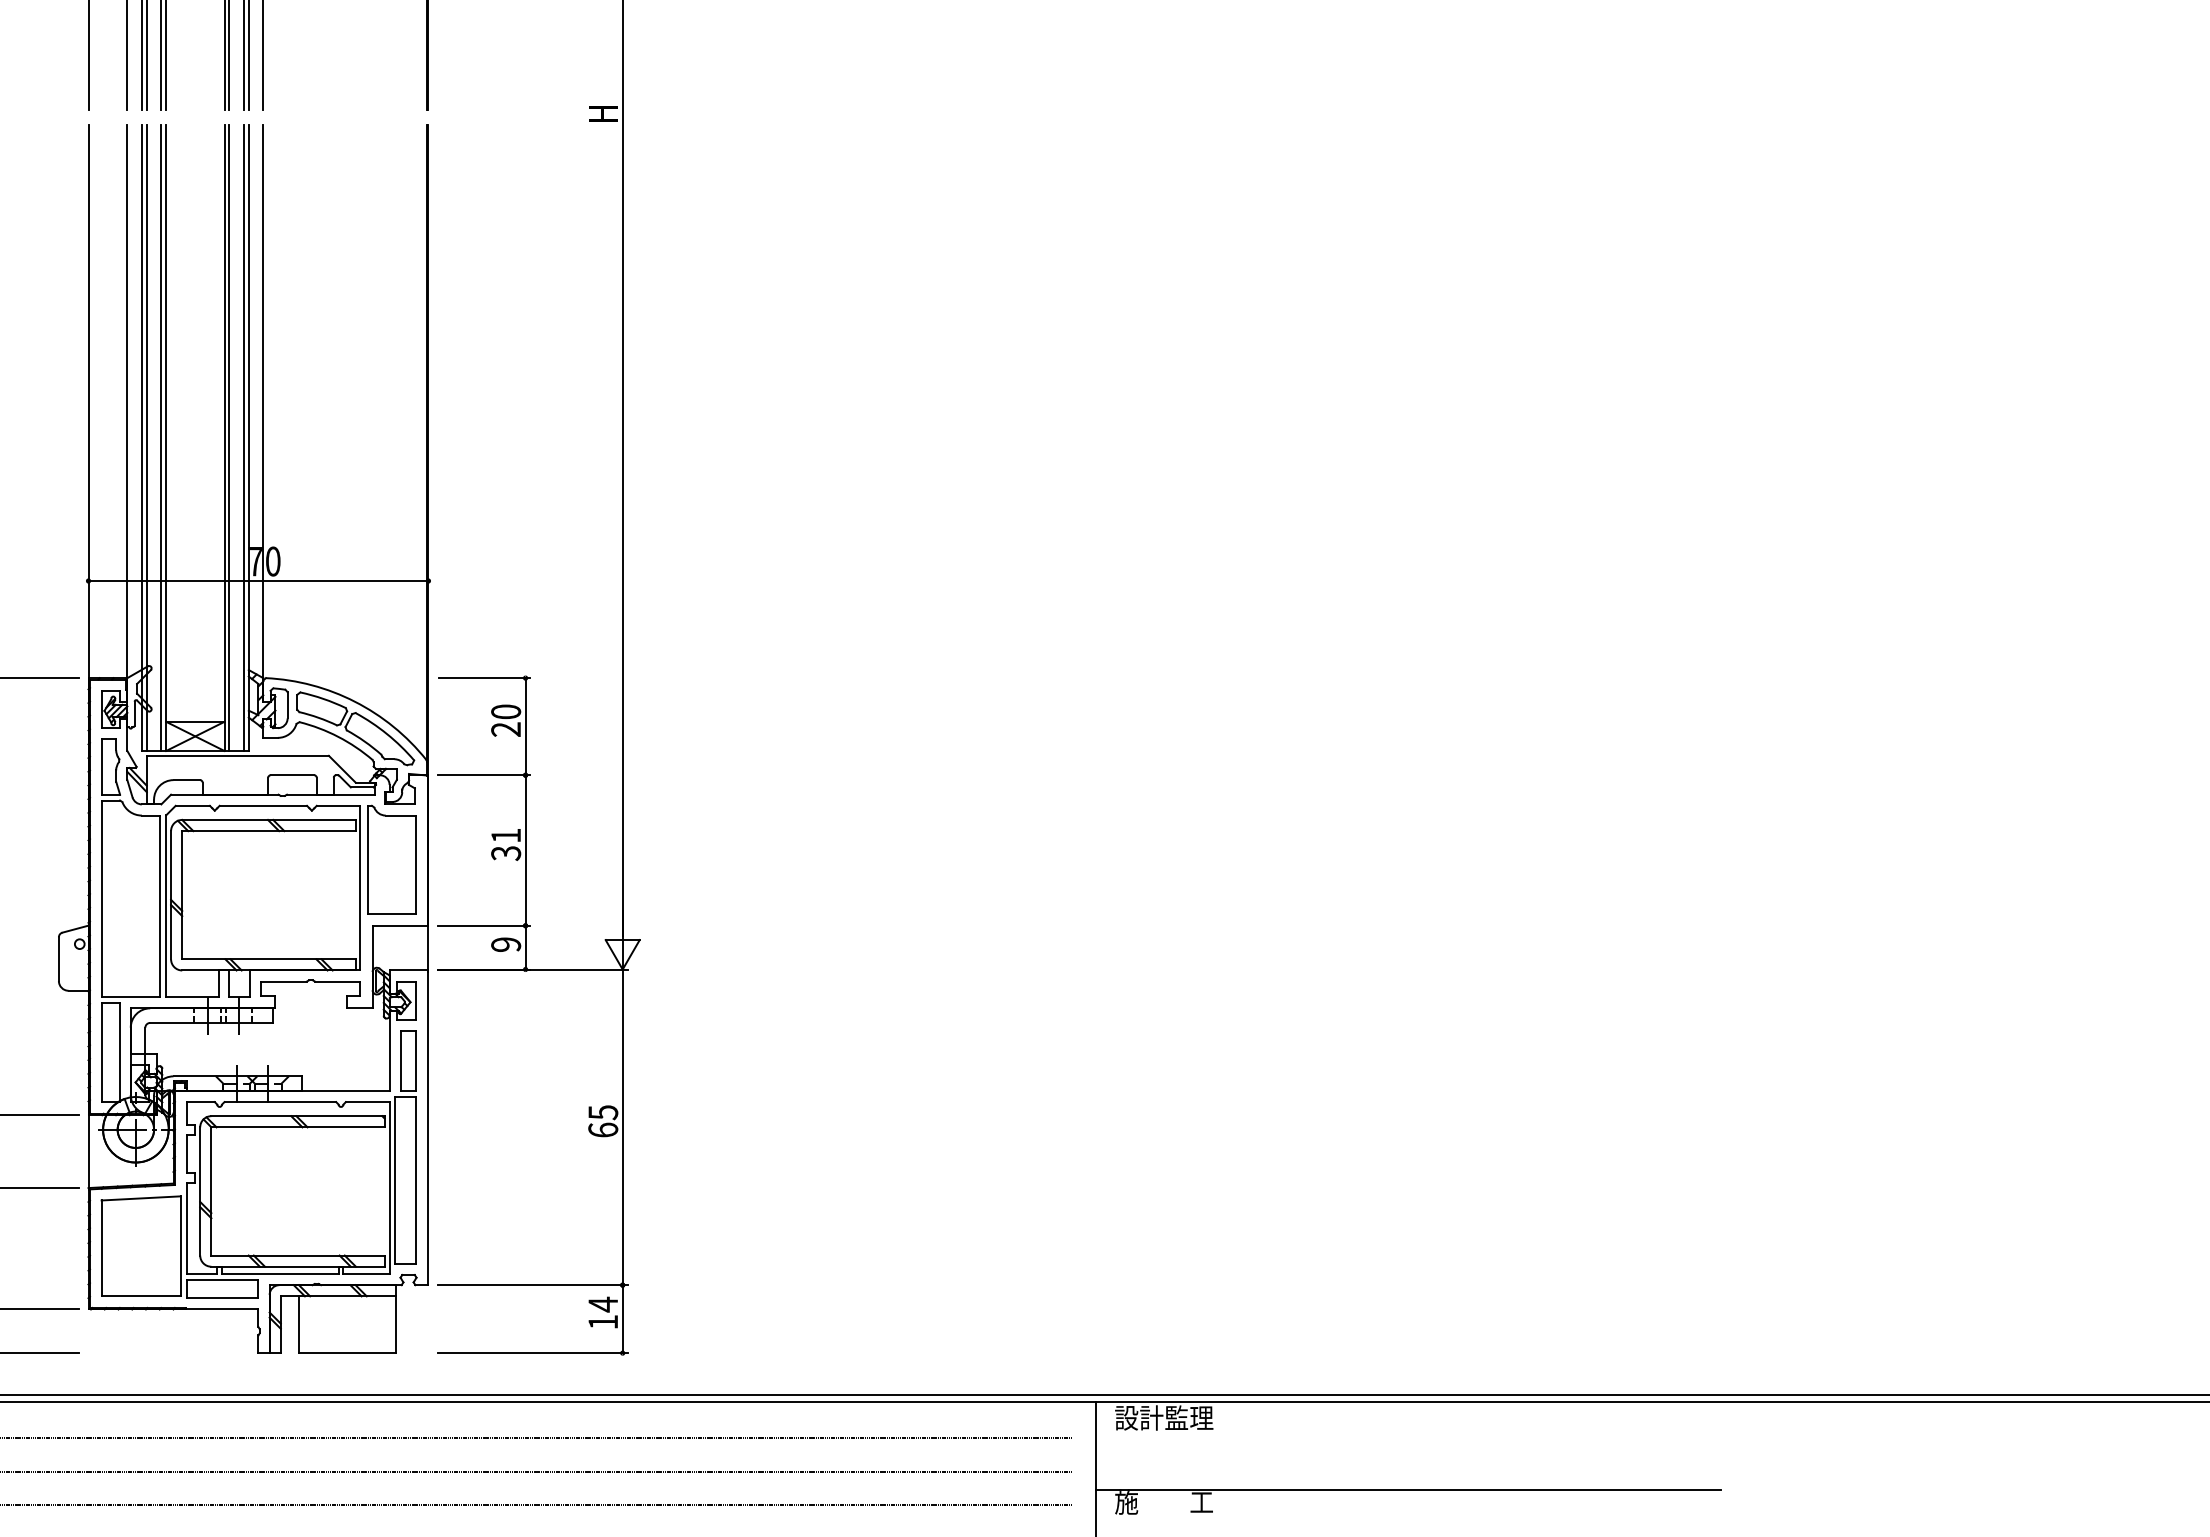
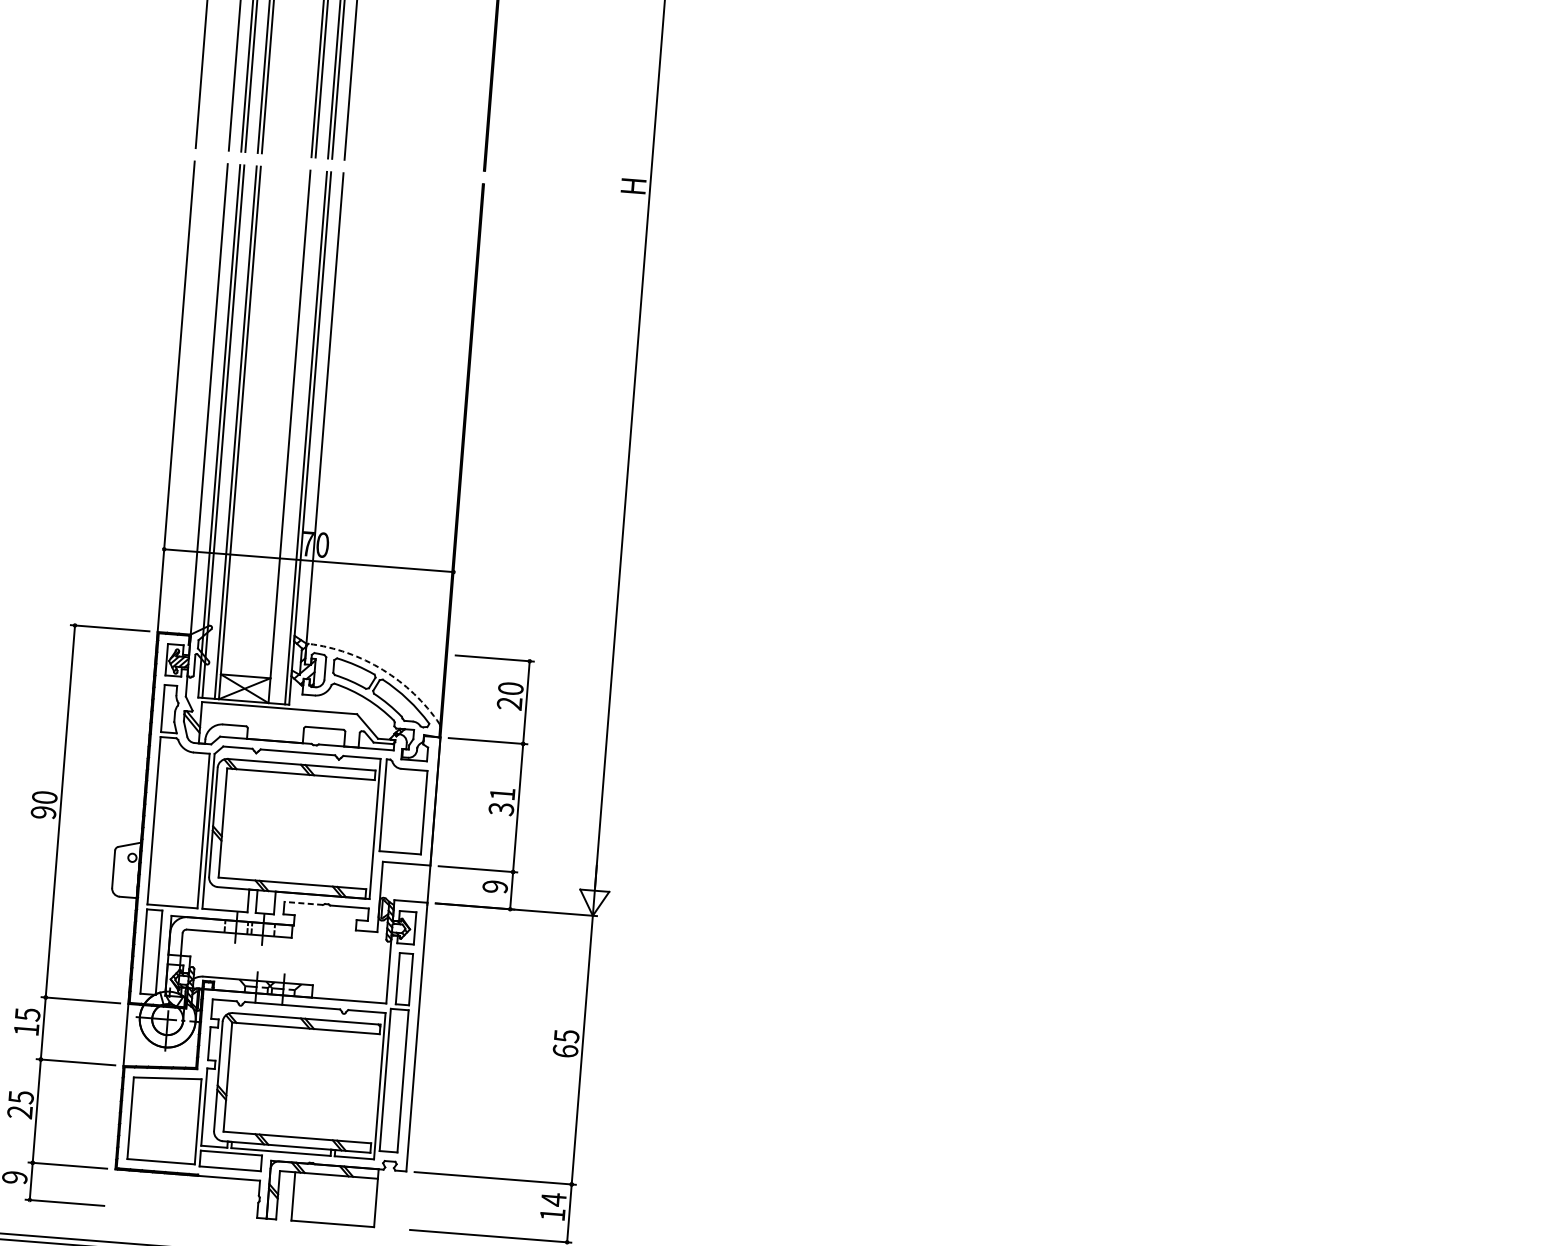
line: (229, 437) -> (293, 436), removed
arc: (355, 701) -> (383, 669), solid -> dashed
line: (284, 981) -> (304, 903), solid -> dashed

